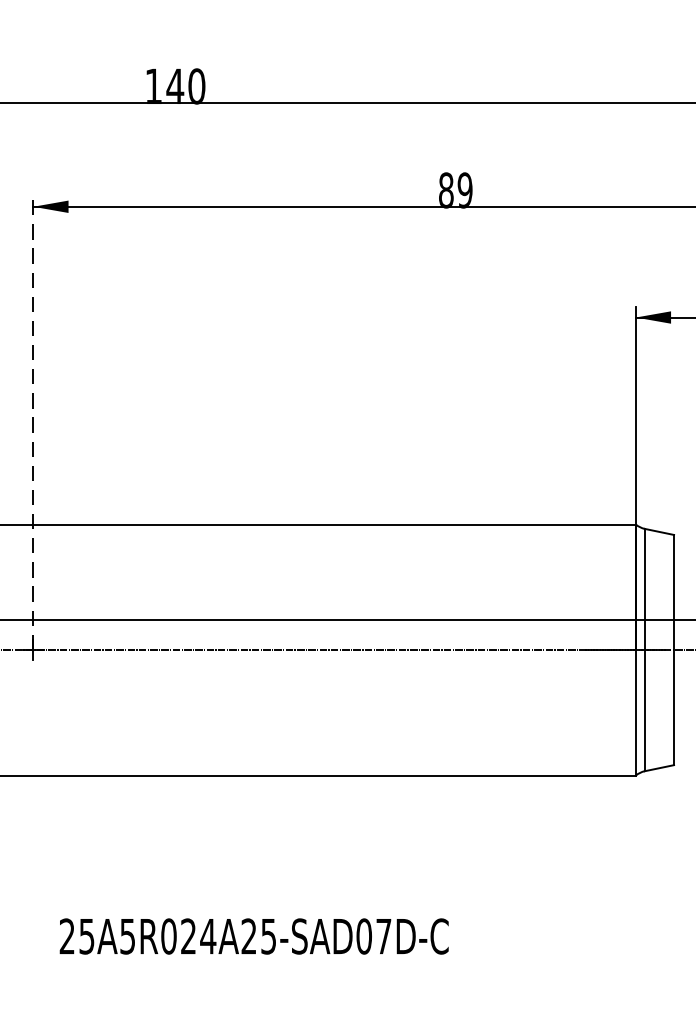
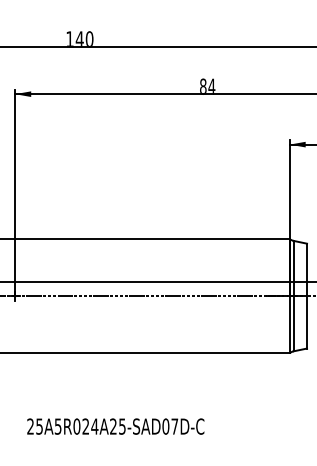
text: (464, 187) -> (211, 85), 89 -> 84
line: (34, 422) -> (15, 192), dashed -> solid

